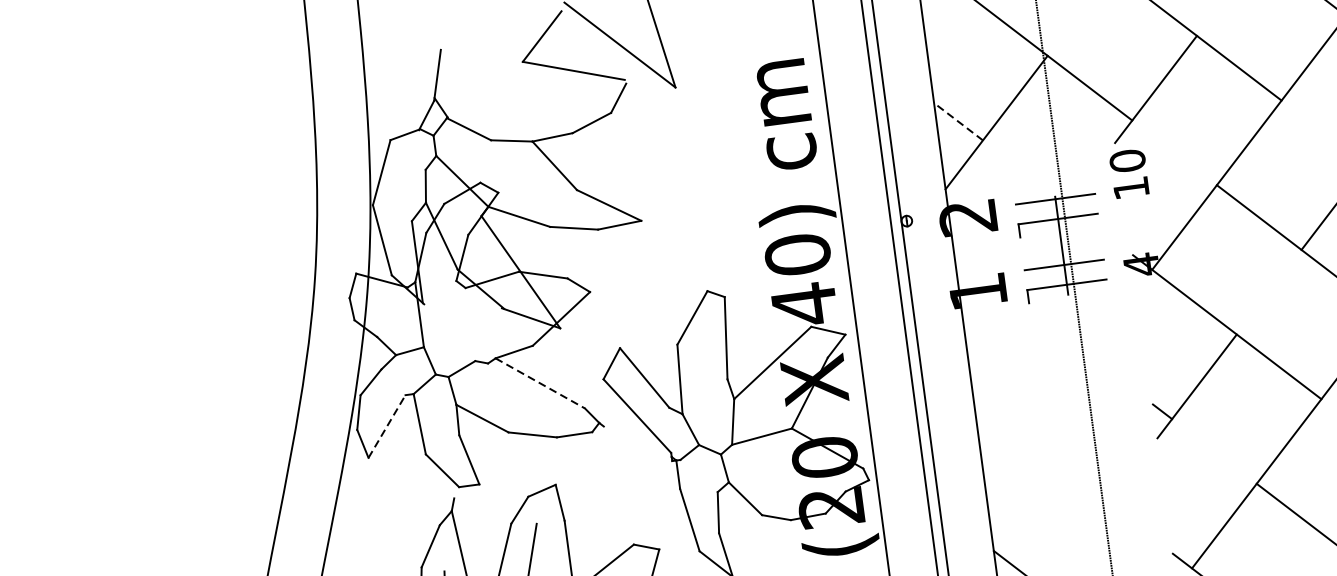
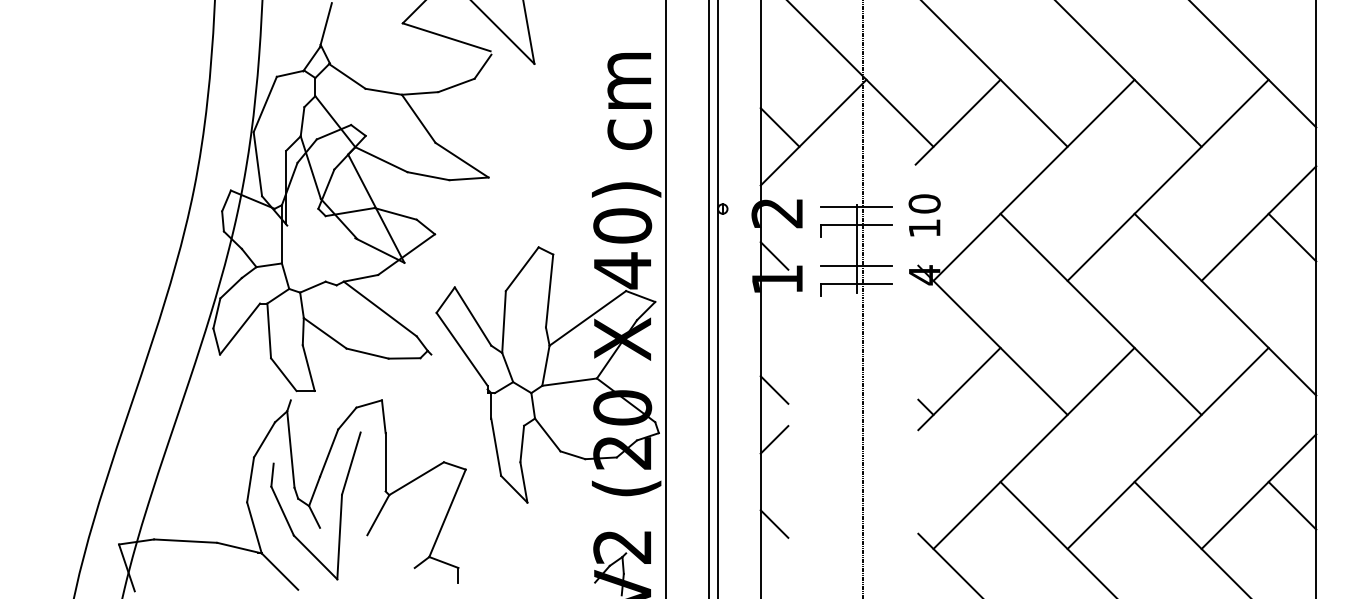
line: (957, 121) -> (779, 127), dashed -> solid
text: (1129, 173) -> (924, 215), moved
line: (971, 265) -> (774, 255), added
line: (540, 383) -> (380, 309), dashed -> solid
line: (991, 414) -> (774, 389), added
line: (387, 425) -> (240, 328), dashed -> solid
line: (998, 470) -> (774, 439), added

